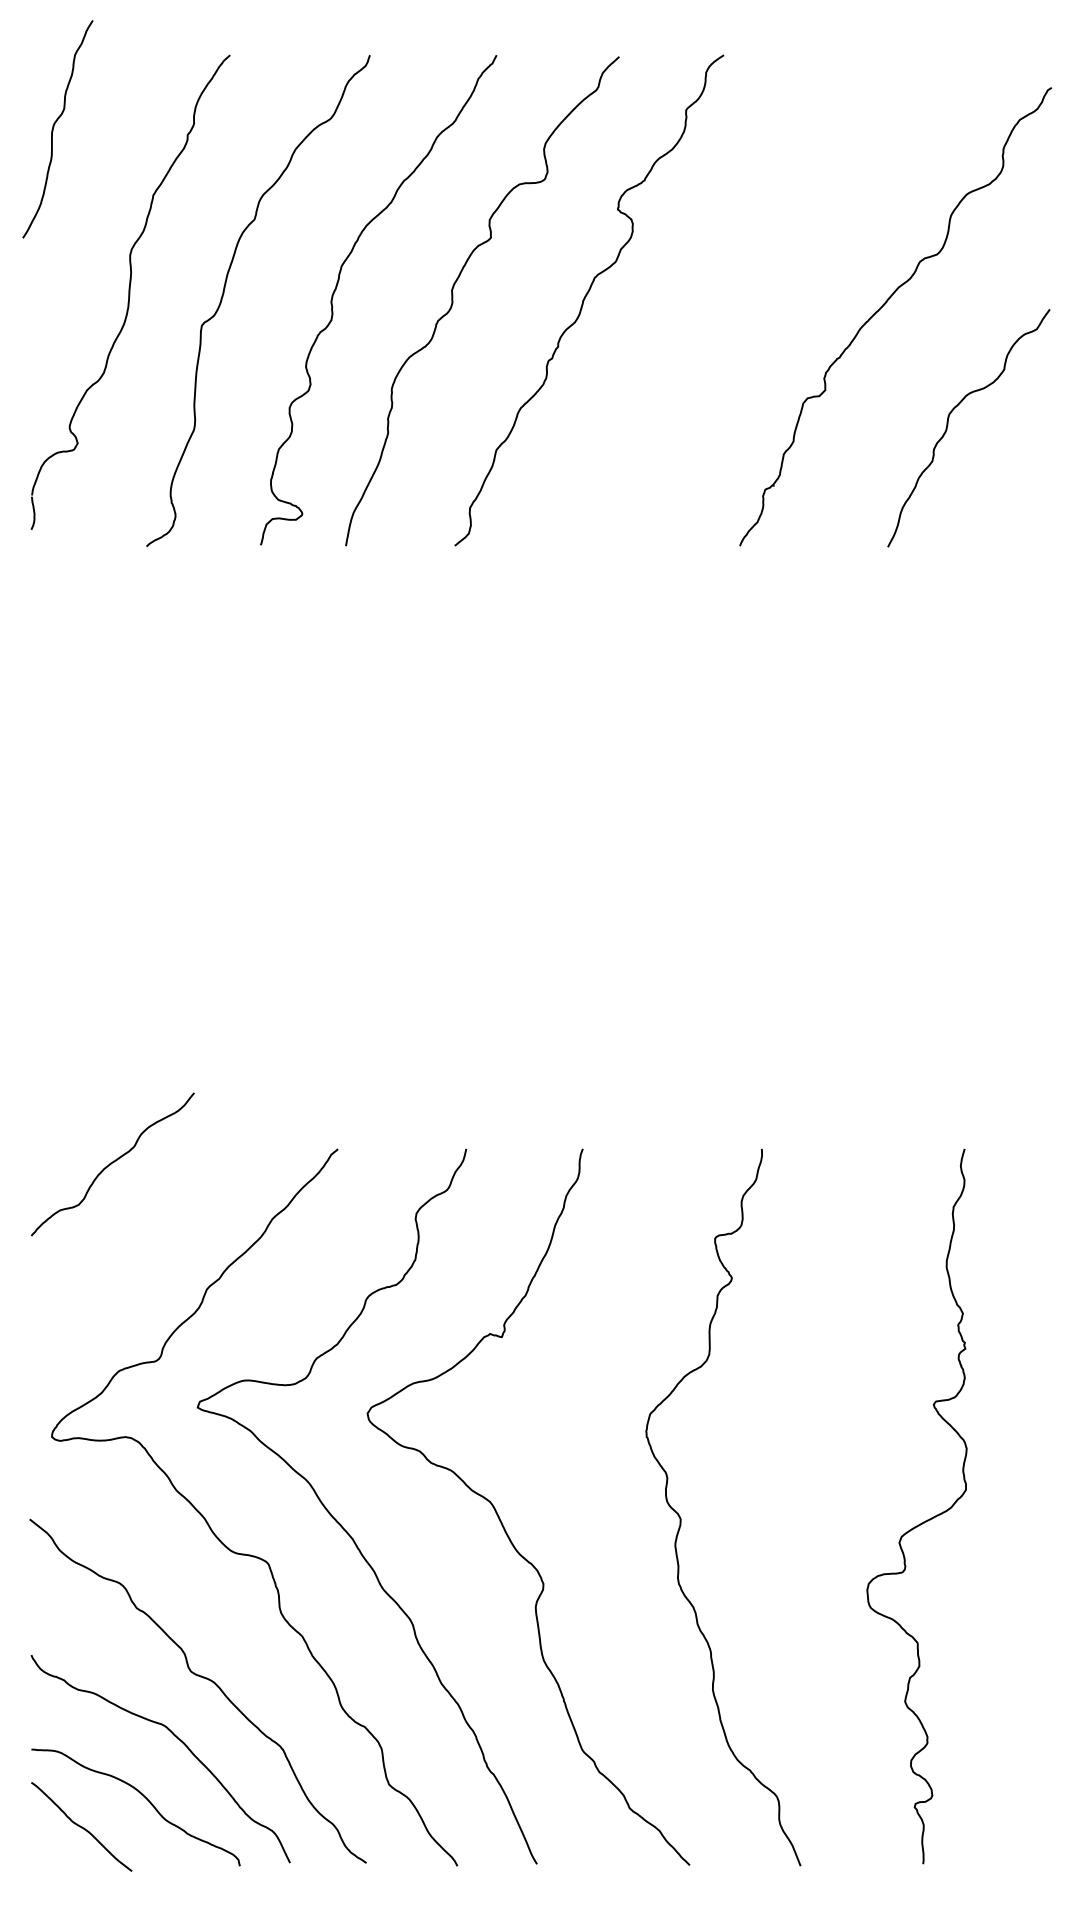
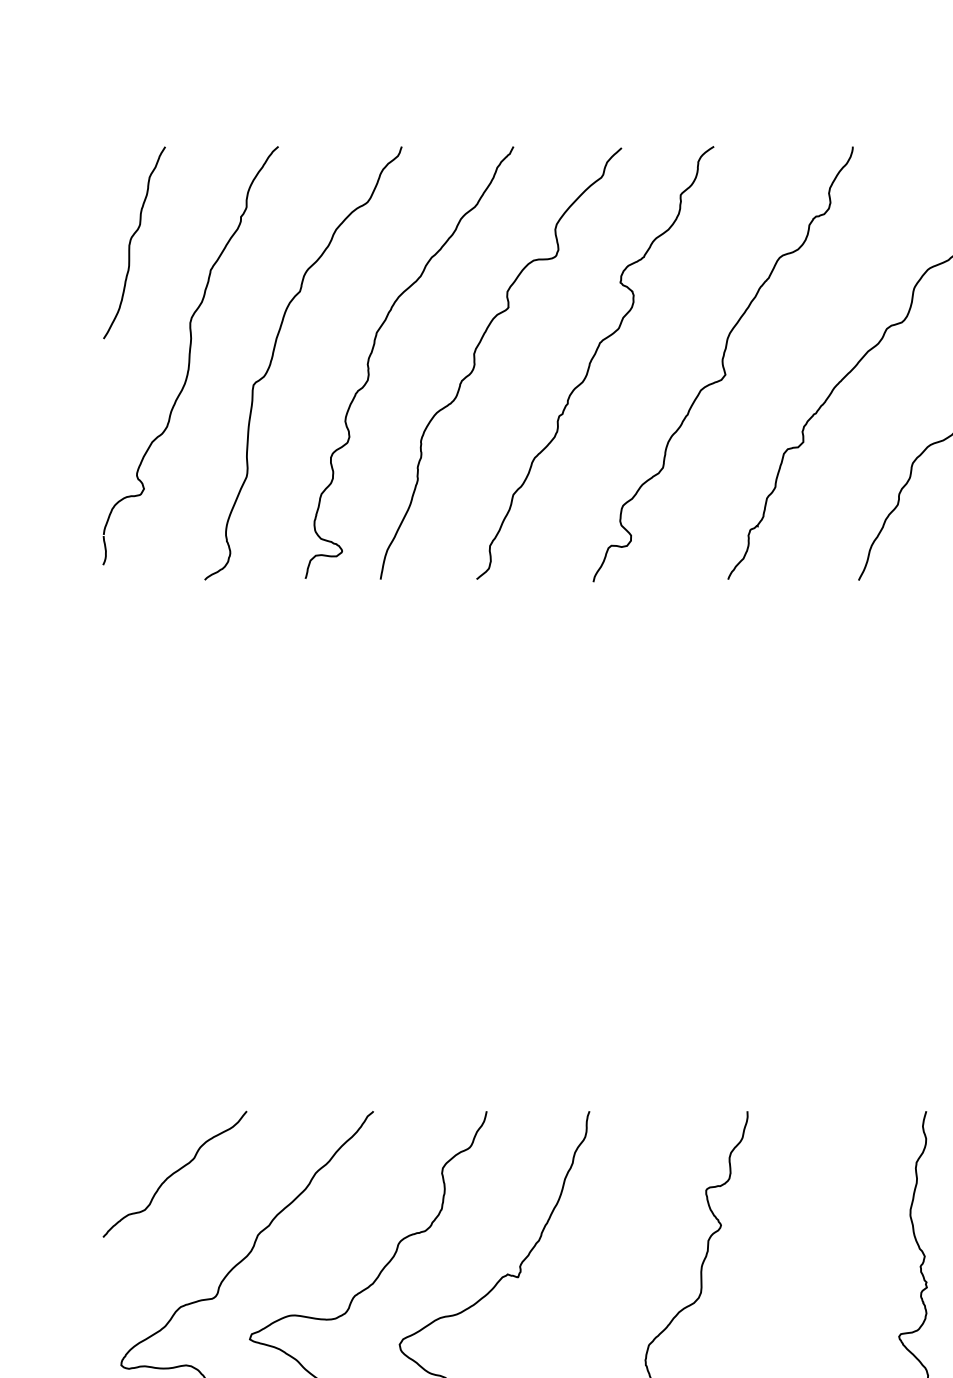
curve: (54, 127) -> (131, 241), moved
curve: (734, 302) -> (723, 364), added
curve: (112, 1163) -> (174, 1173), moved

